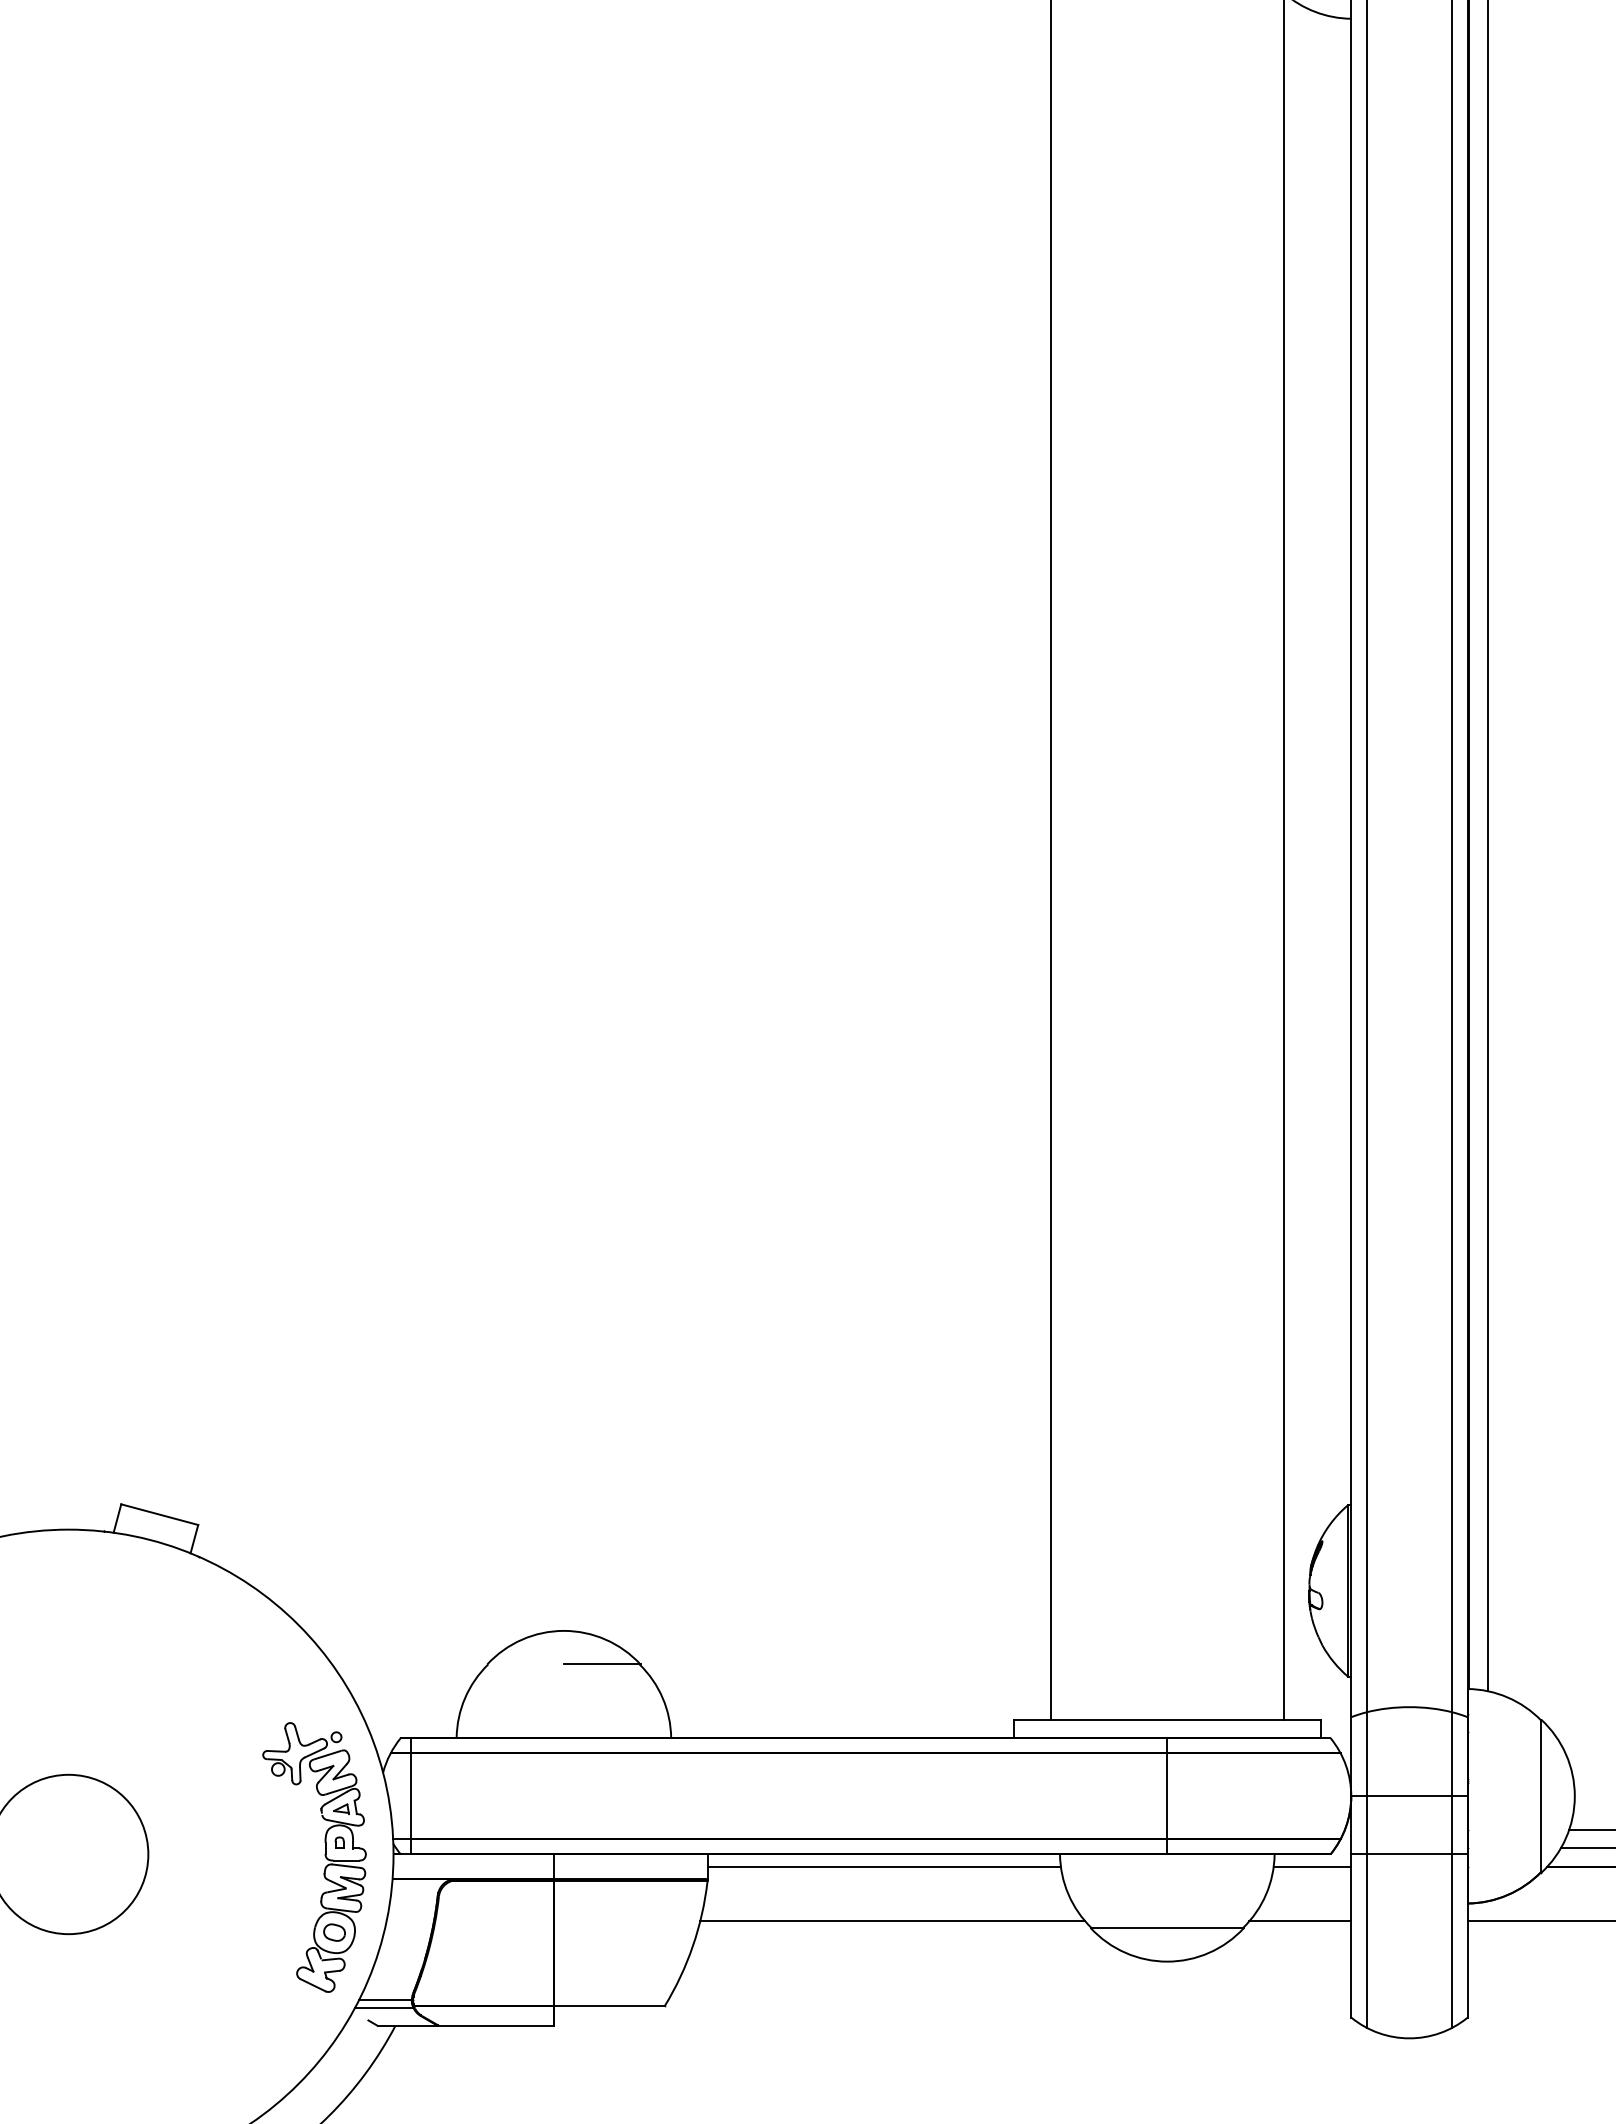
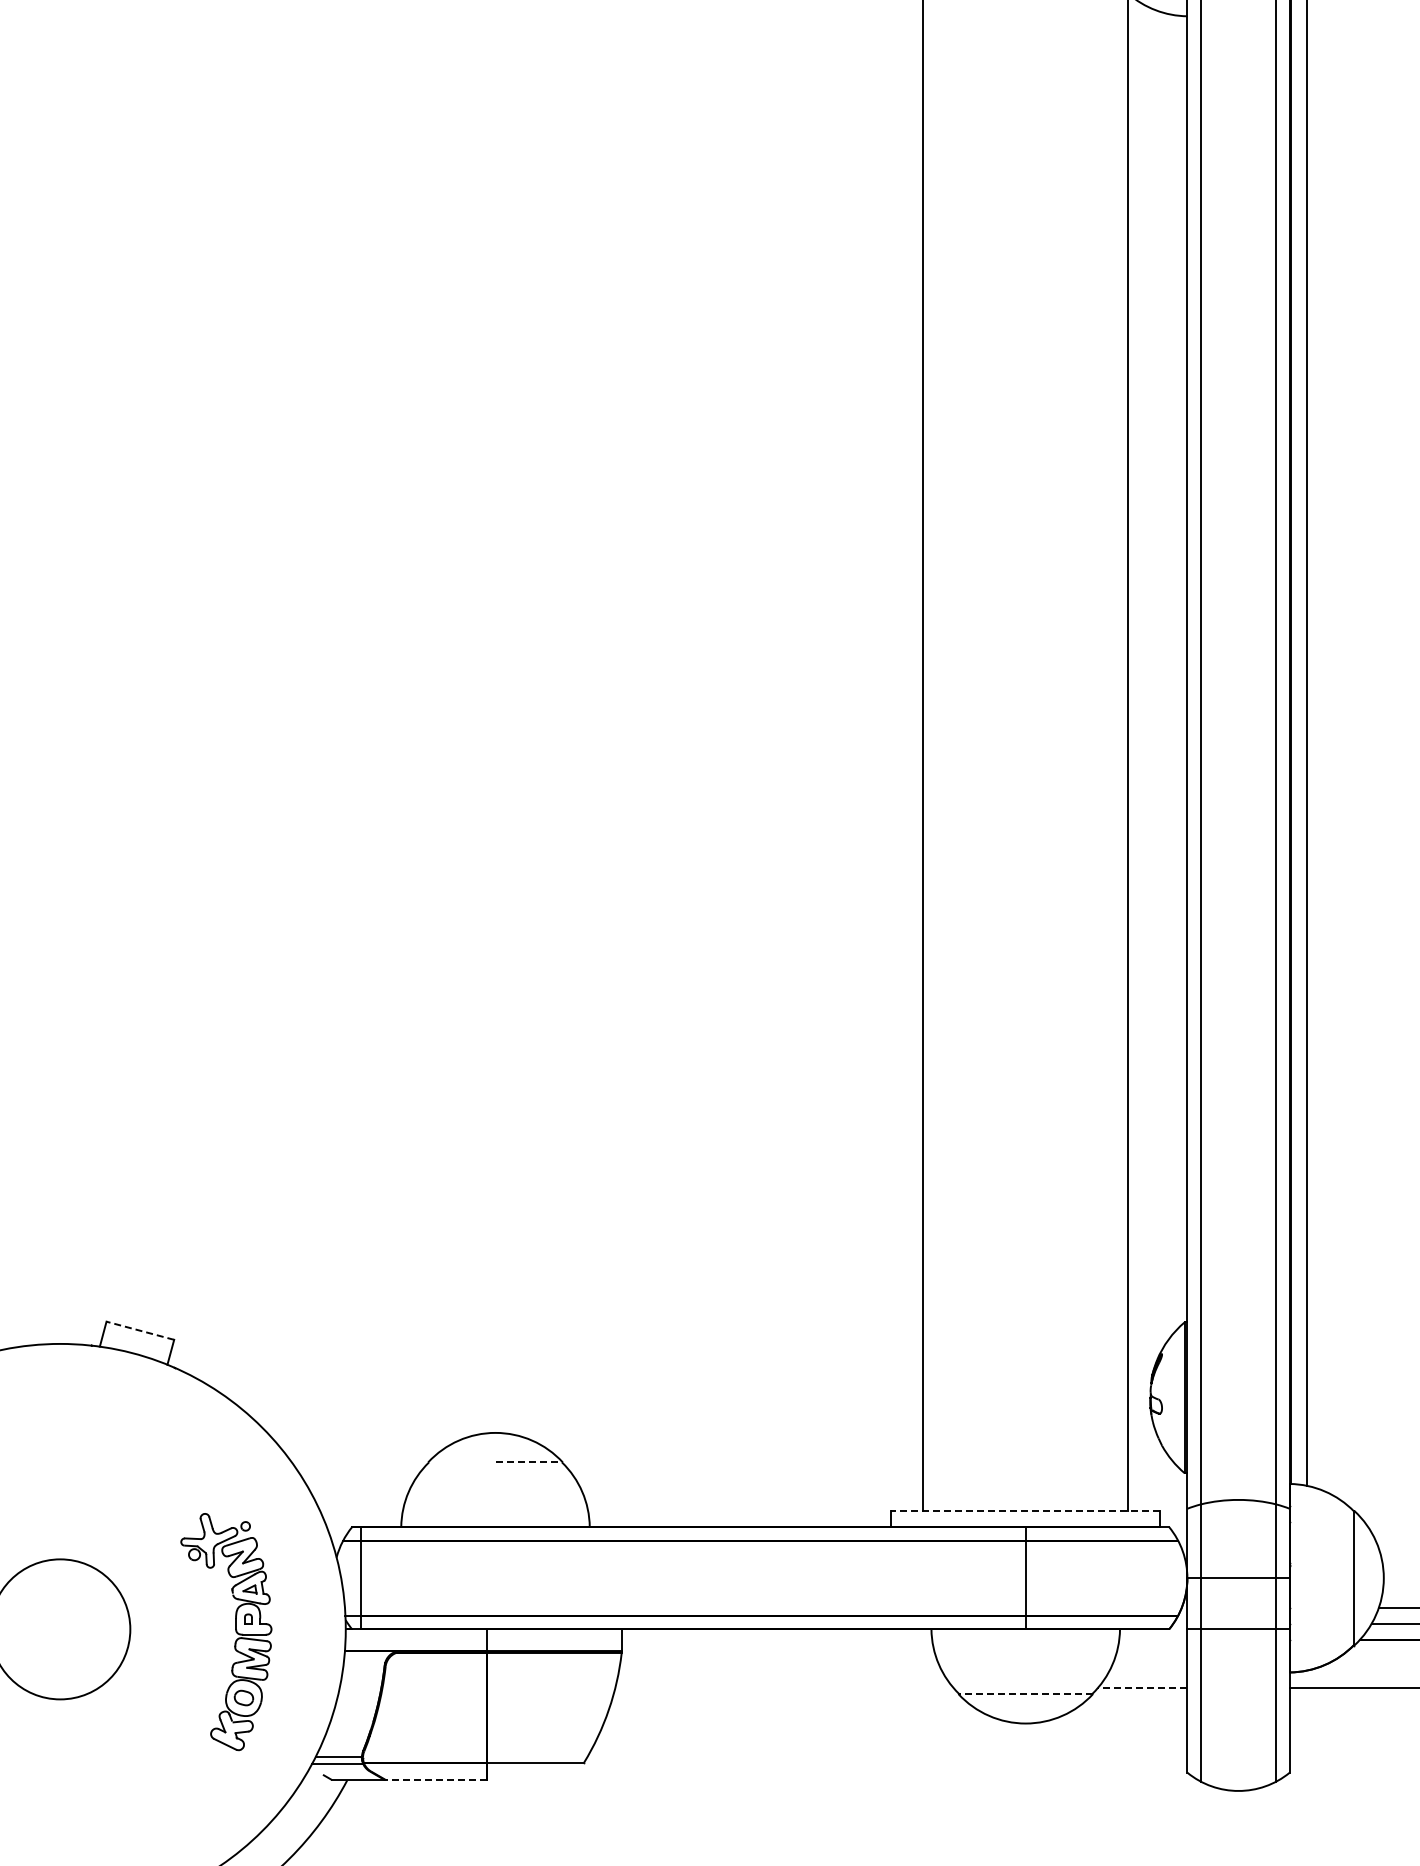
line: (158, 1514) -> (139, 1330), solid -> dashed
line: (602, 1664) -> (529, 1462), solid -> dashed
line: (1167, 1719) -> (1025, 1510), solid -> dashed
part: (324, 1858) -> (235, 1632), moved
line: (883, 1867) -> (776, 1640), removed
line: (1312, 1867) -> (1153, 1640), removed
line: (892, 1921) -> (784, 1688), removed
line: (1300, 1921) -> (1142, 1688), solid -> dashed
line: (1167, 1928) -> (1025, 1694), solid -> dashed
line: (496, 2026) -> (436, 1780), solid -> dashed

